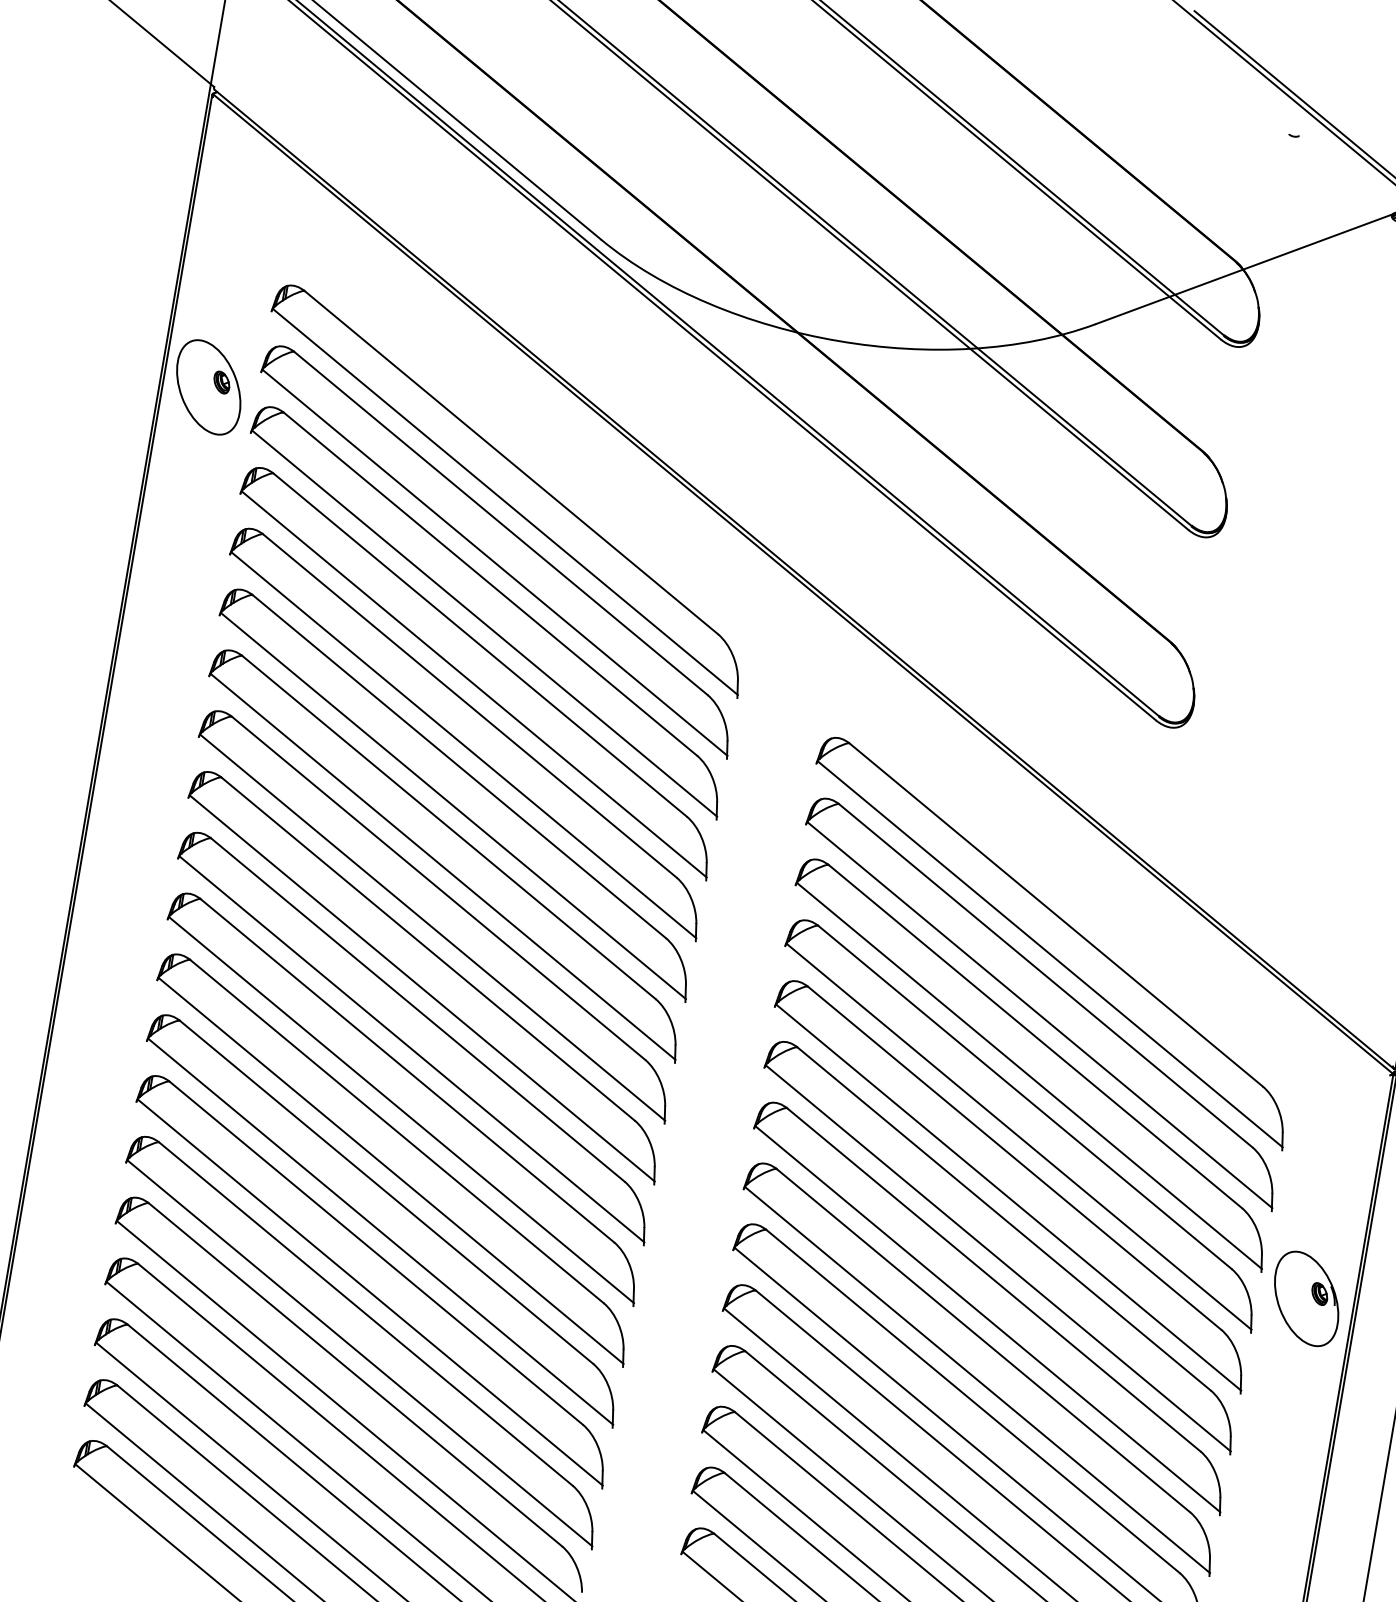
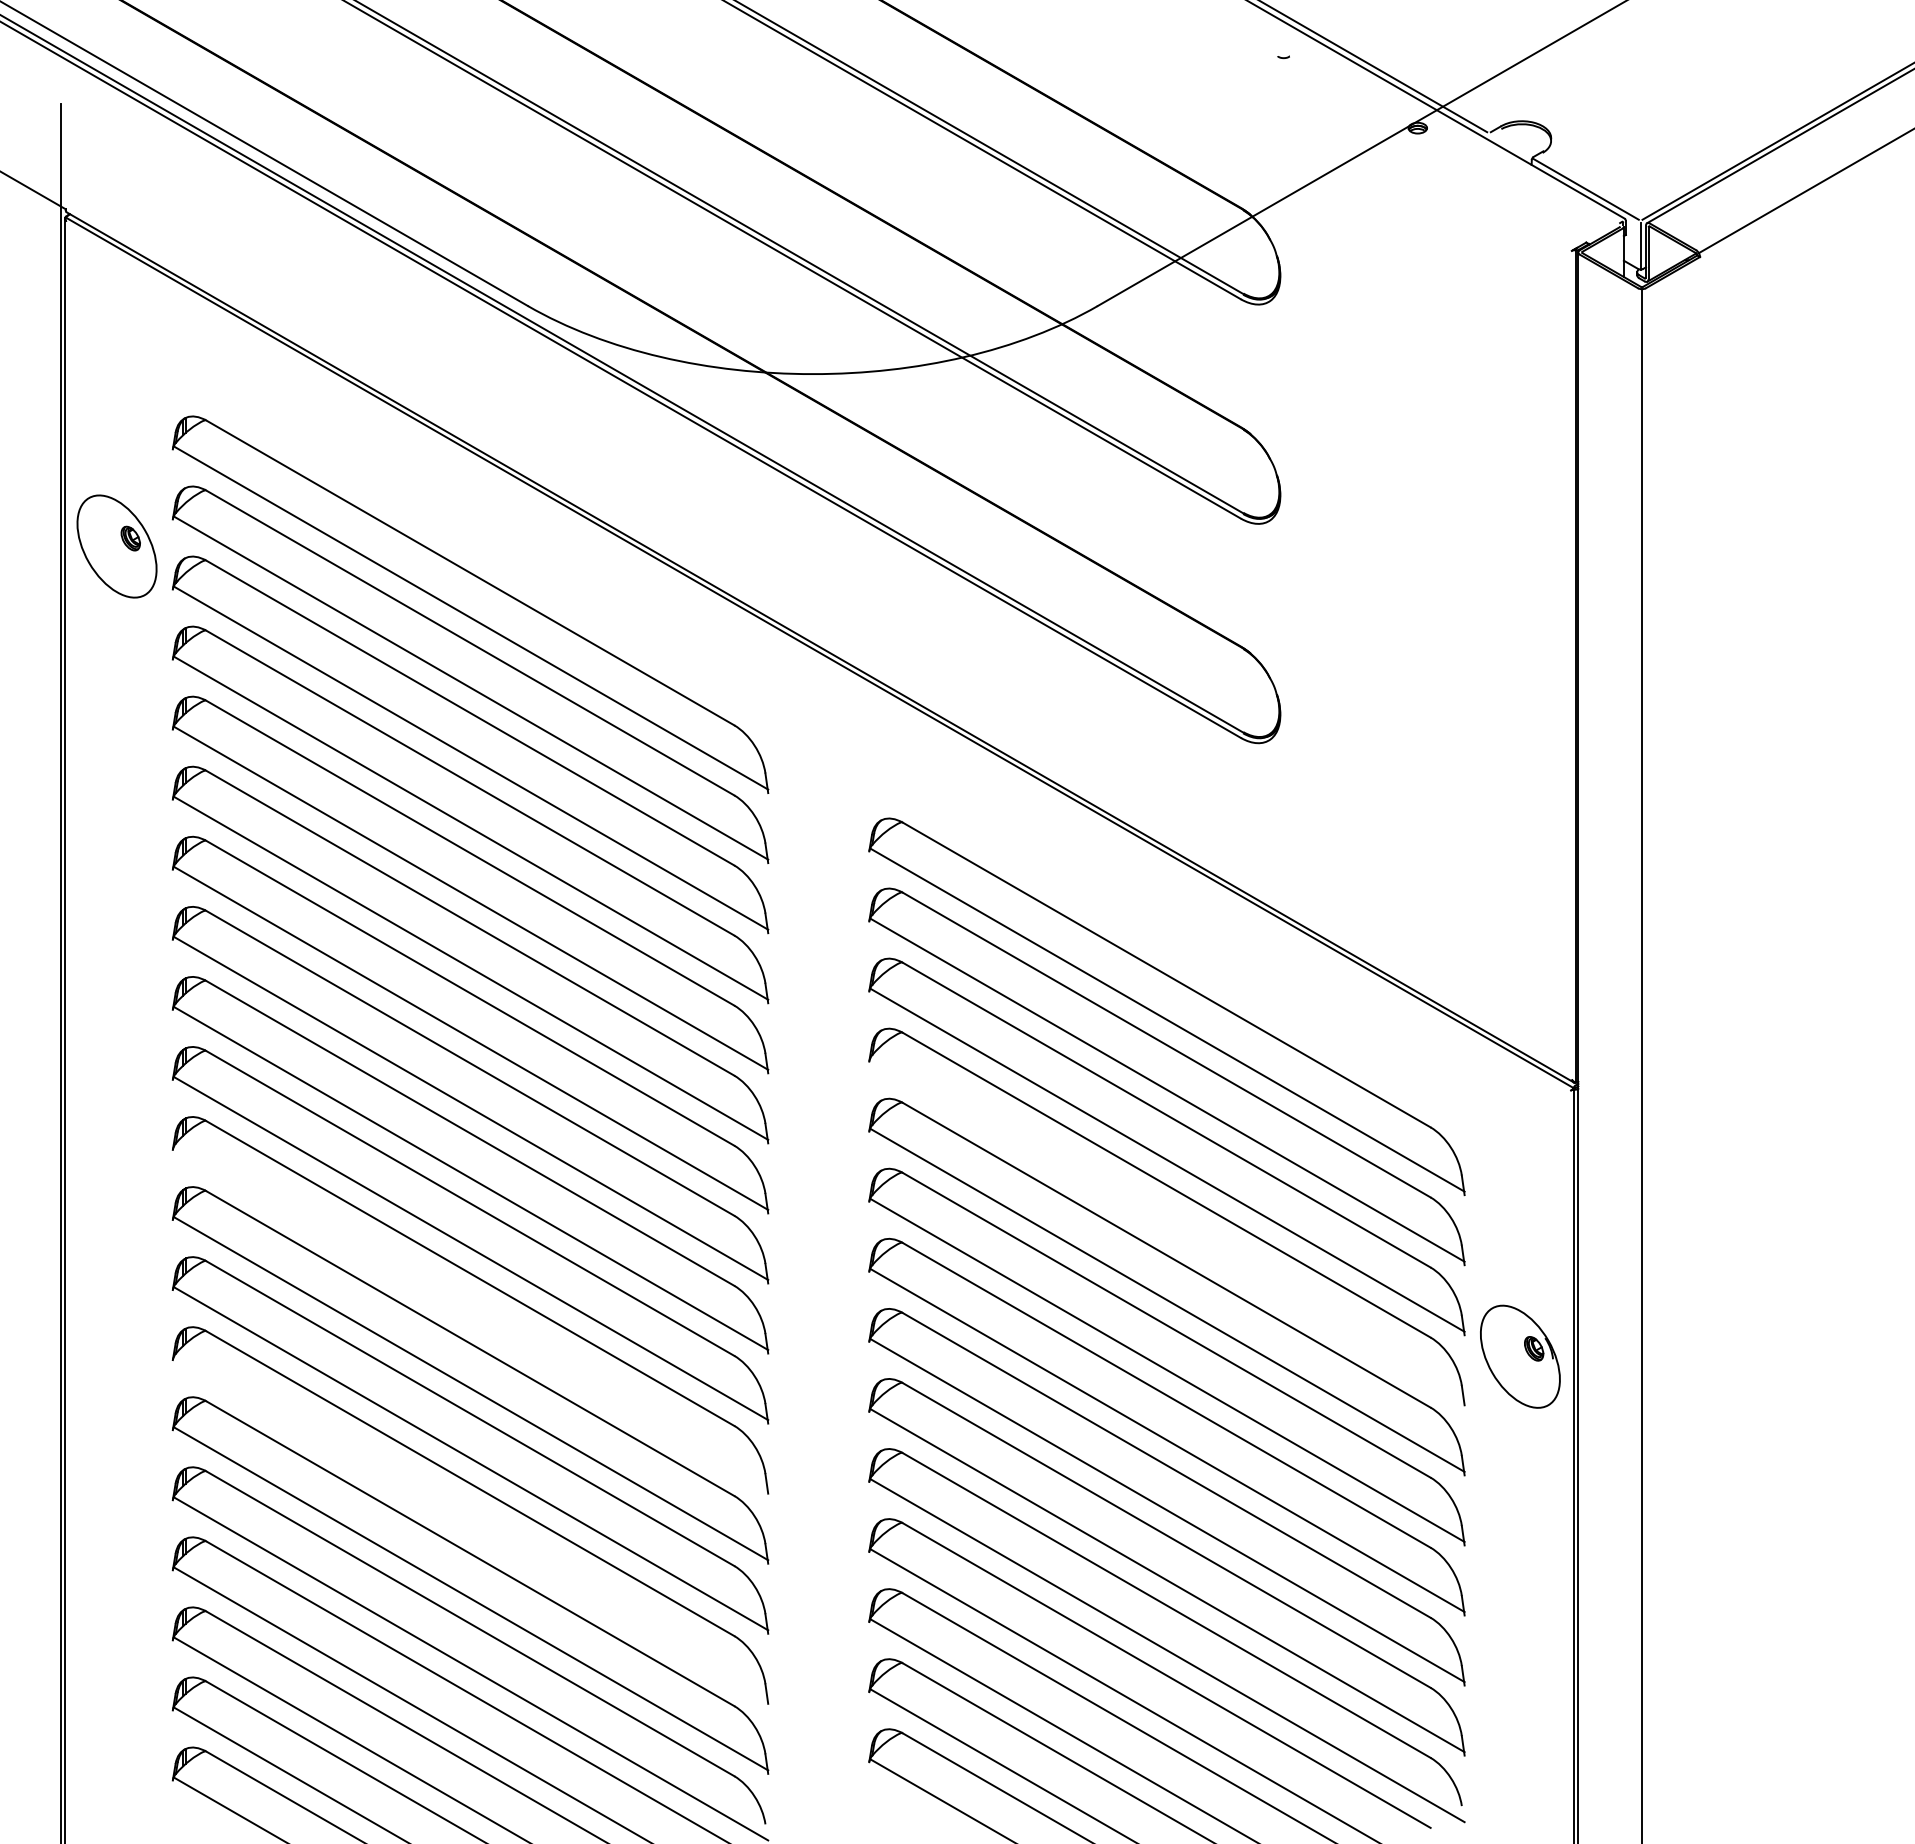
line: (401, 1109) -> (470, 1318), removed
line: (1019, 1136) -> (1167, 1229), removed
line: (369, 1292) -> (470, 1528), removed

